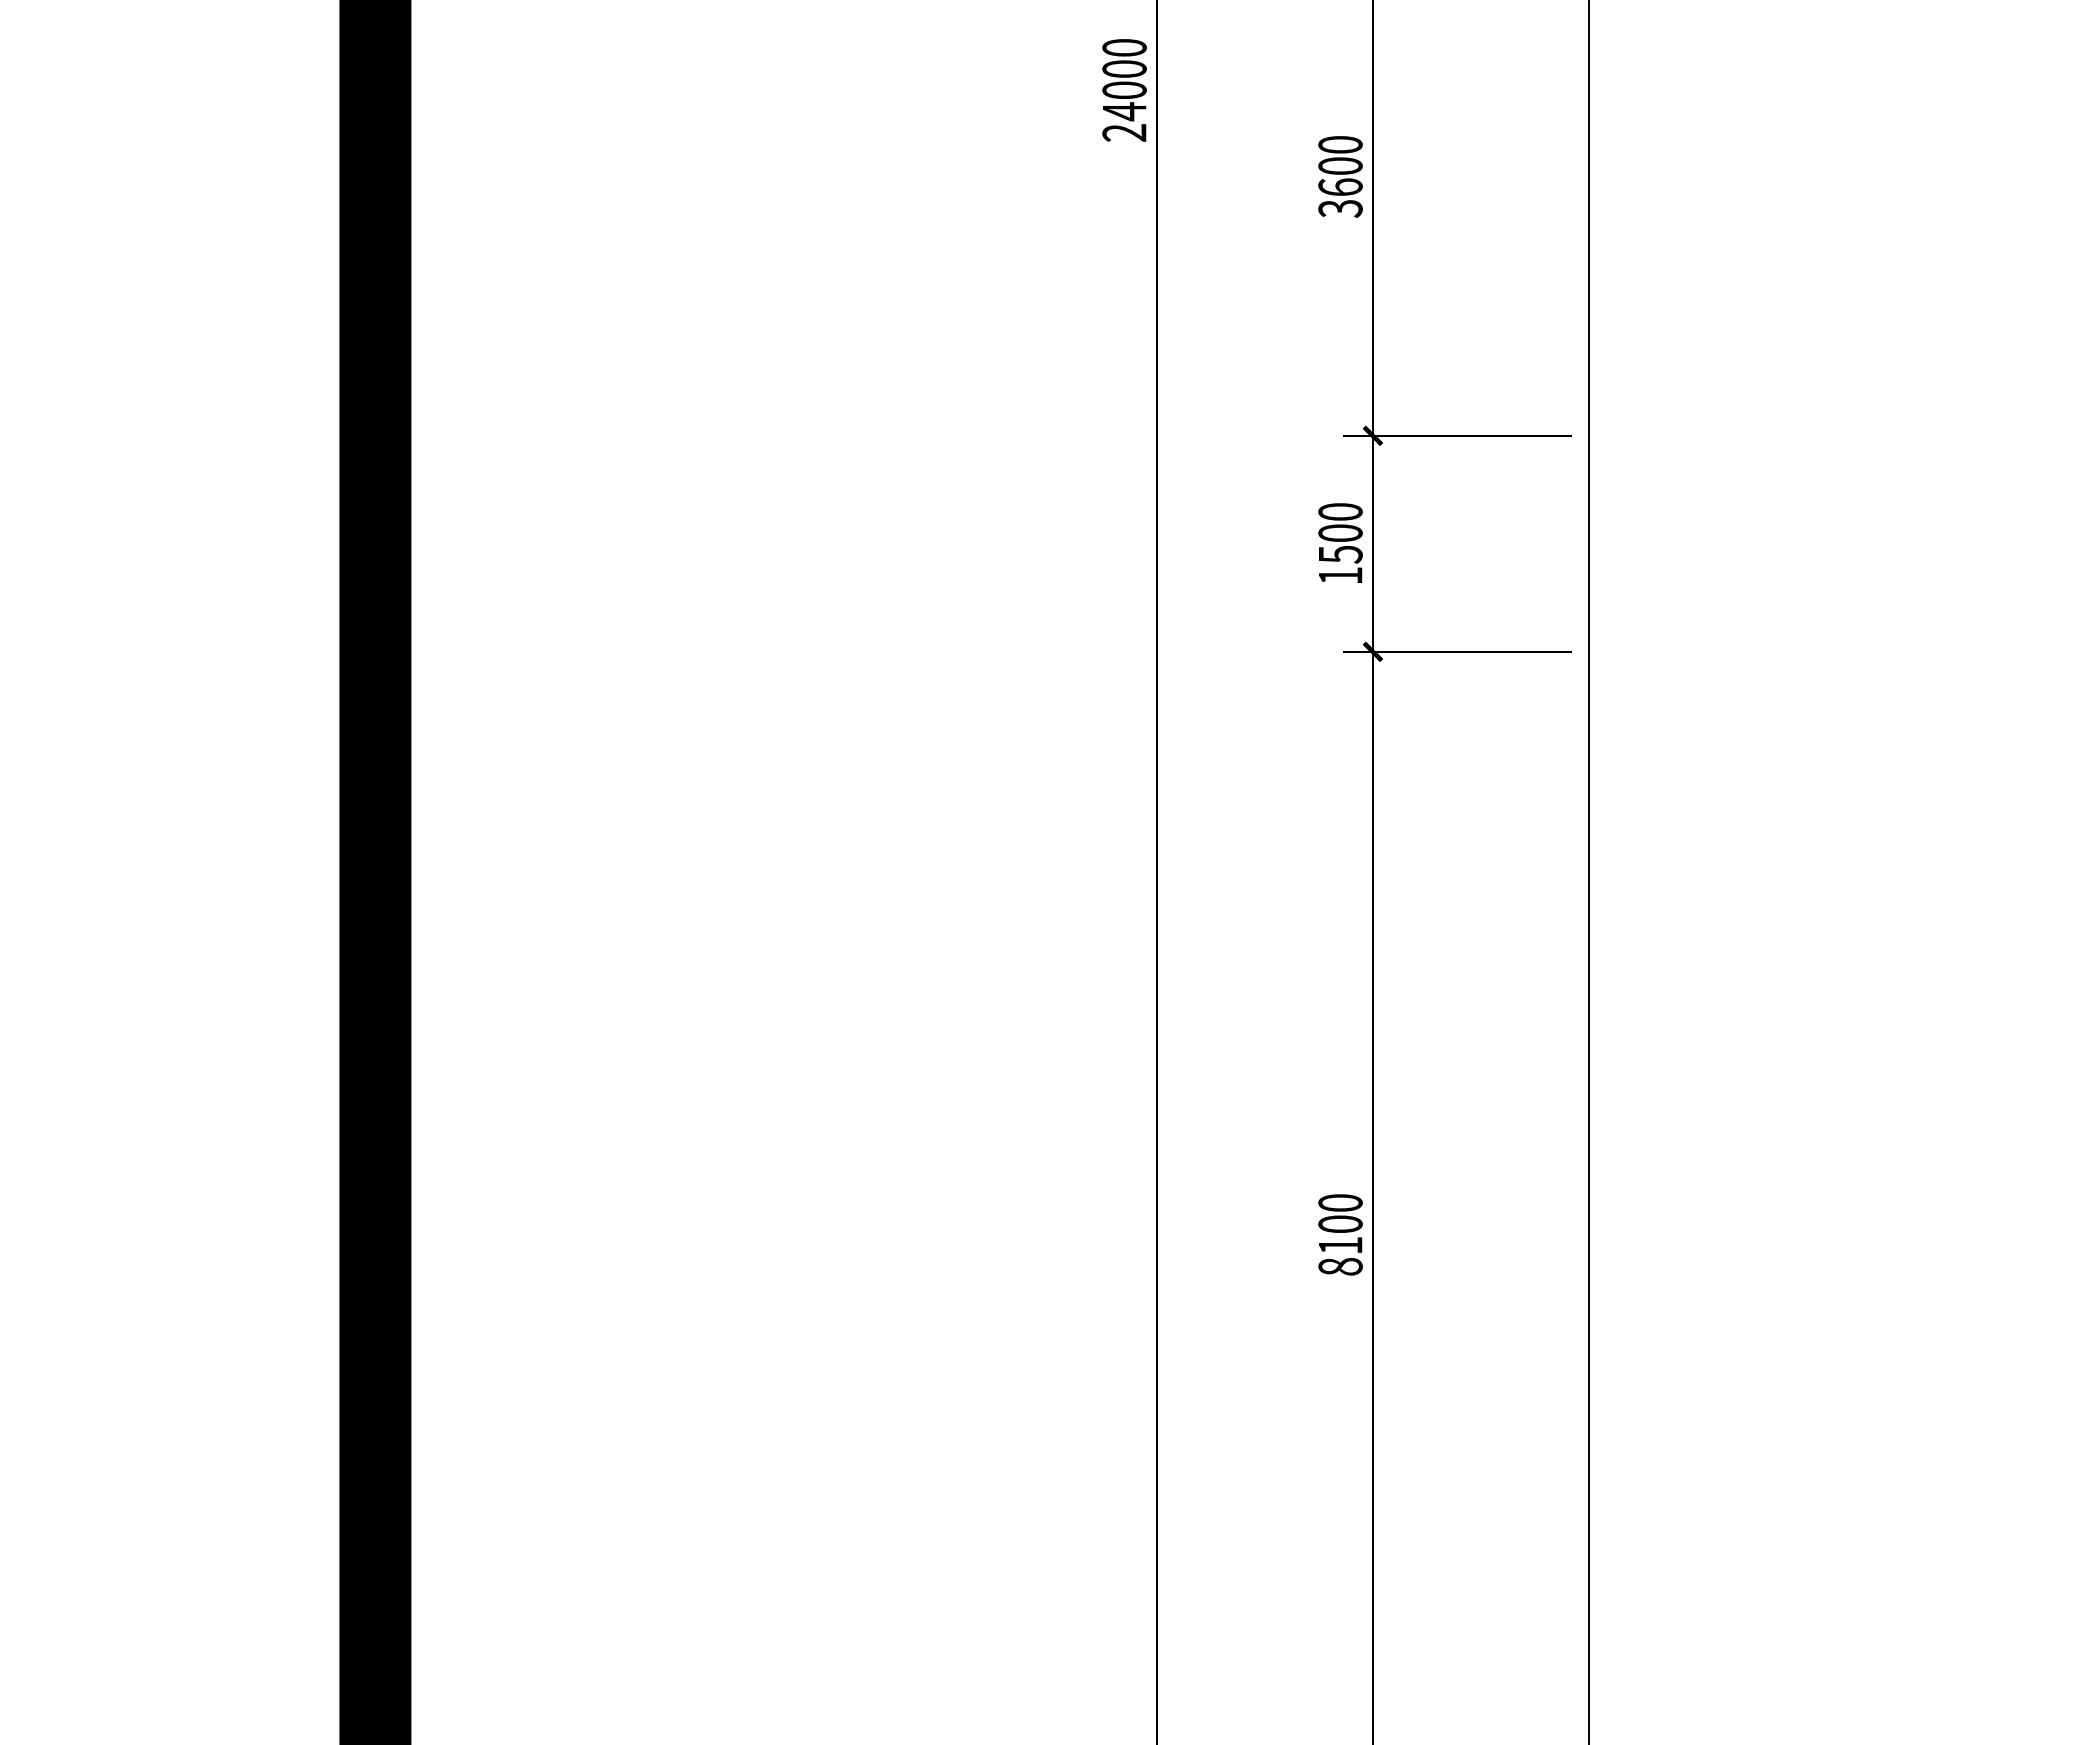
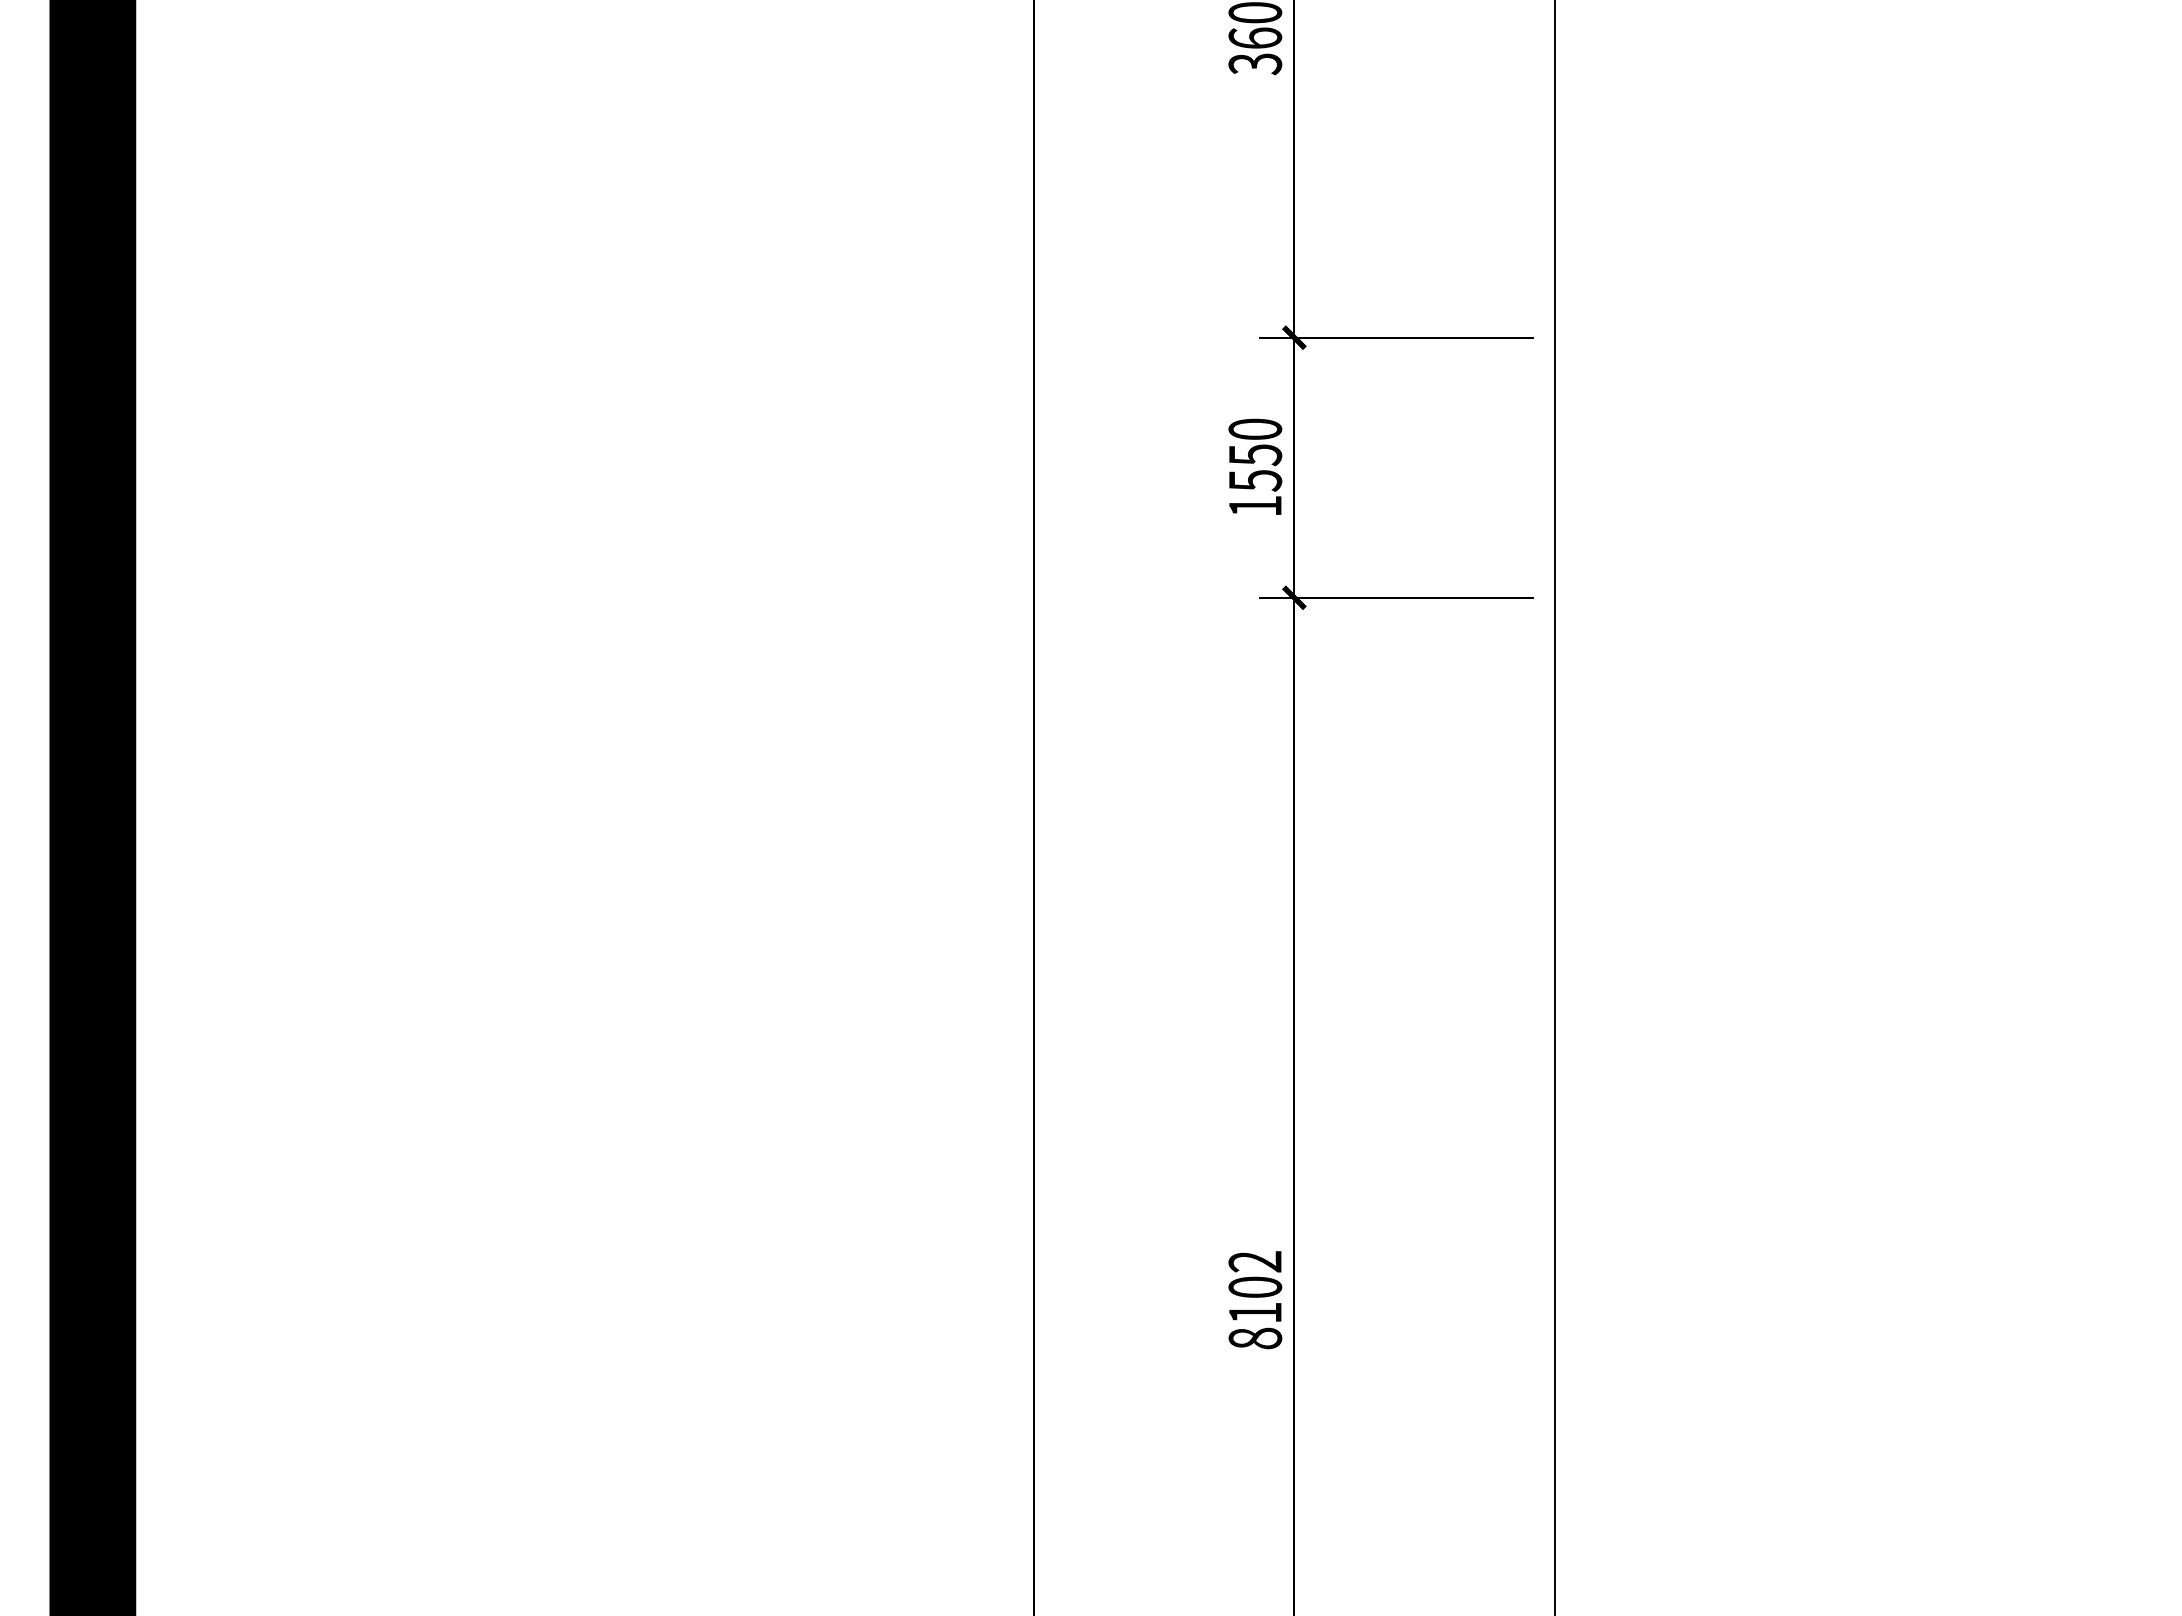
text: (1340, 533) -> (1255, 455), 1500 -> 1550
text: (1340, 1202) -> (1255, 1261), 8100 -> 8102

